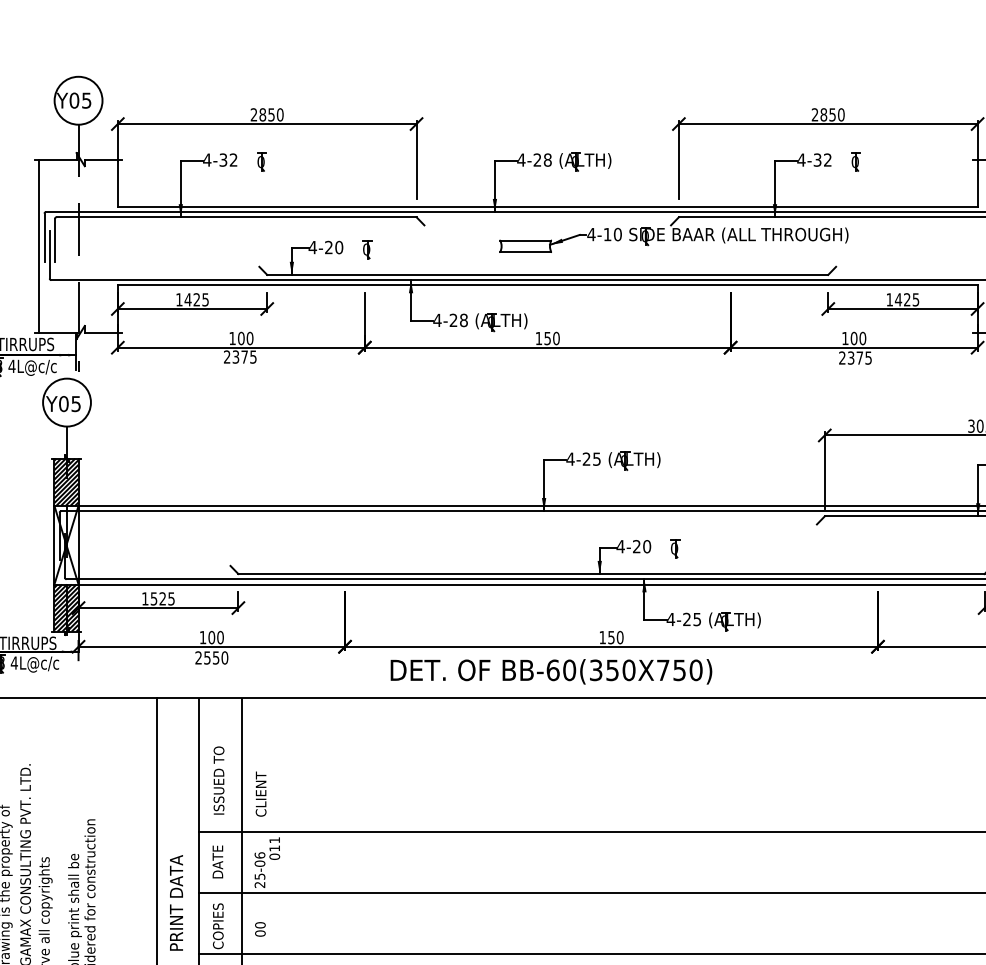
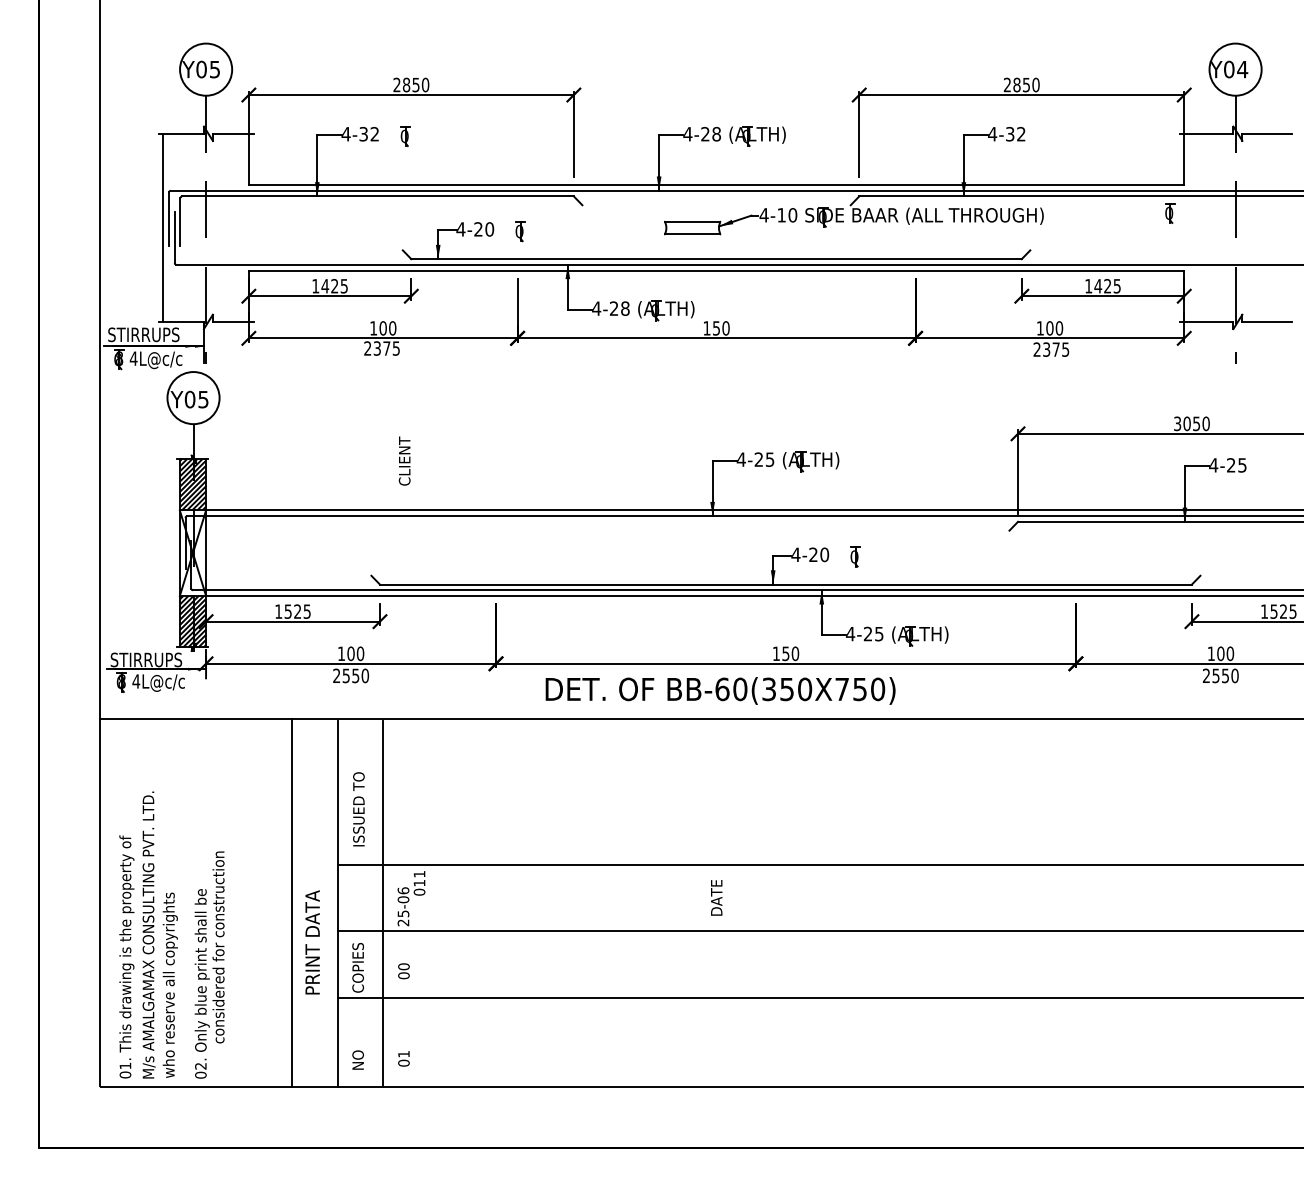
part: (856, 162) -> (1170, 213), moved
text: (260, 793) -> (404, 460), moved
text: (217, 861) -> (716, 897), moved

